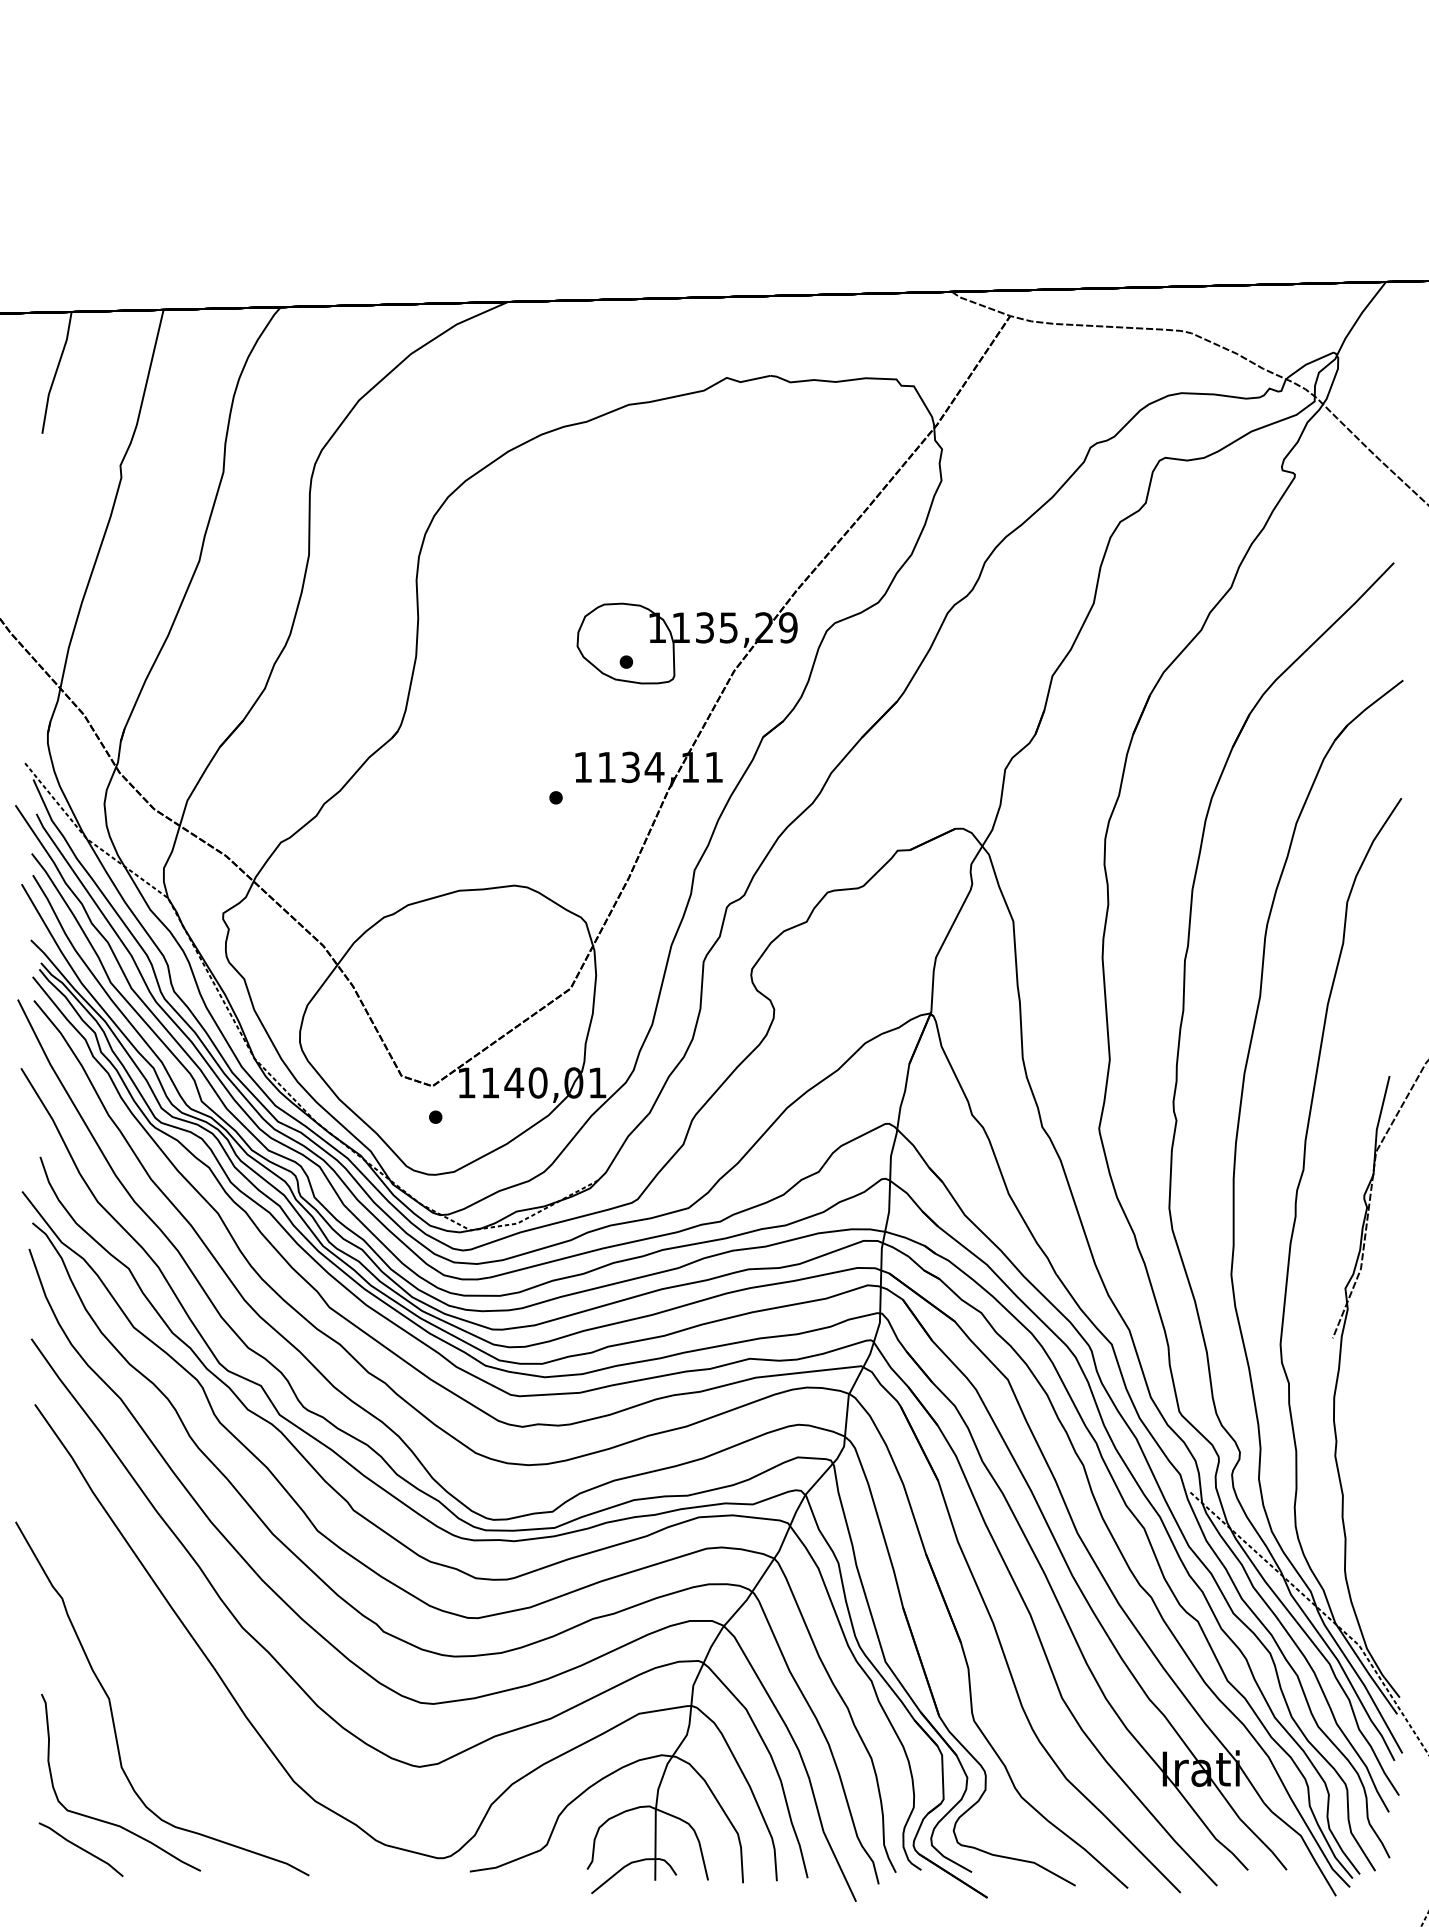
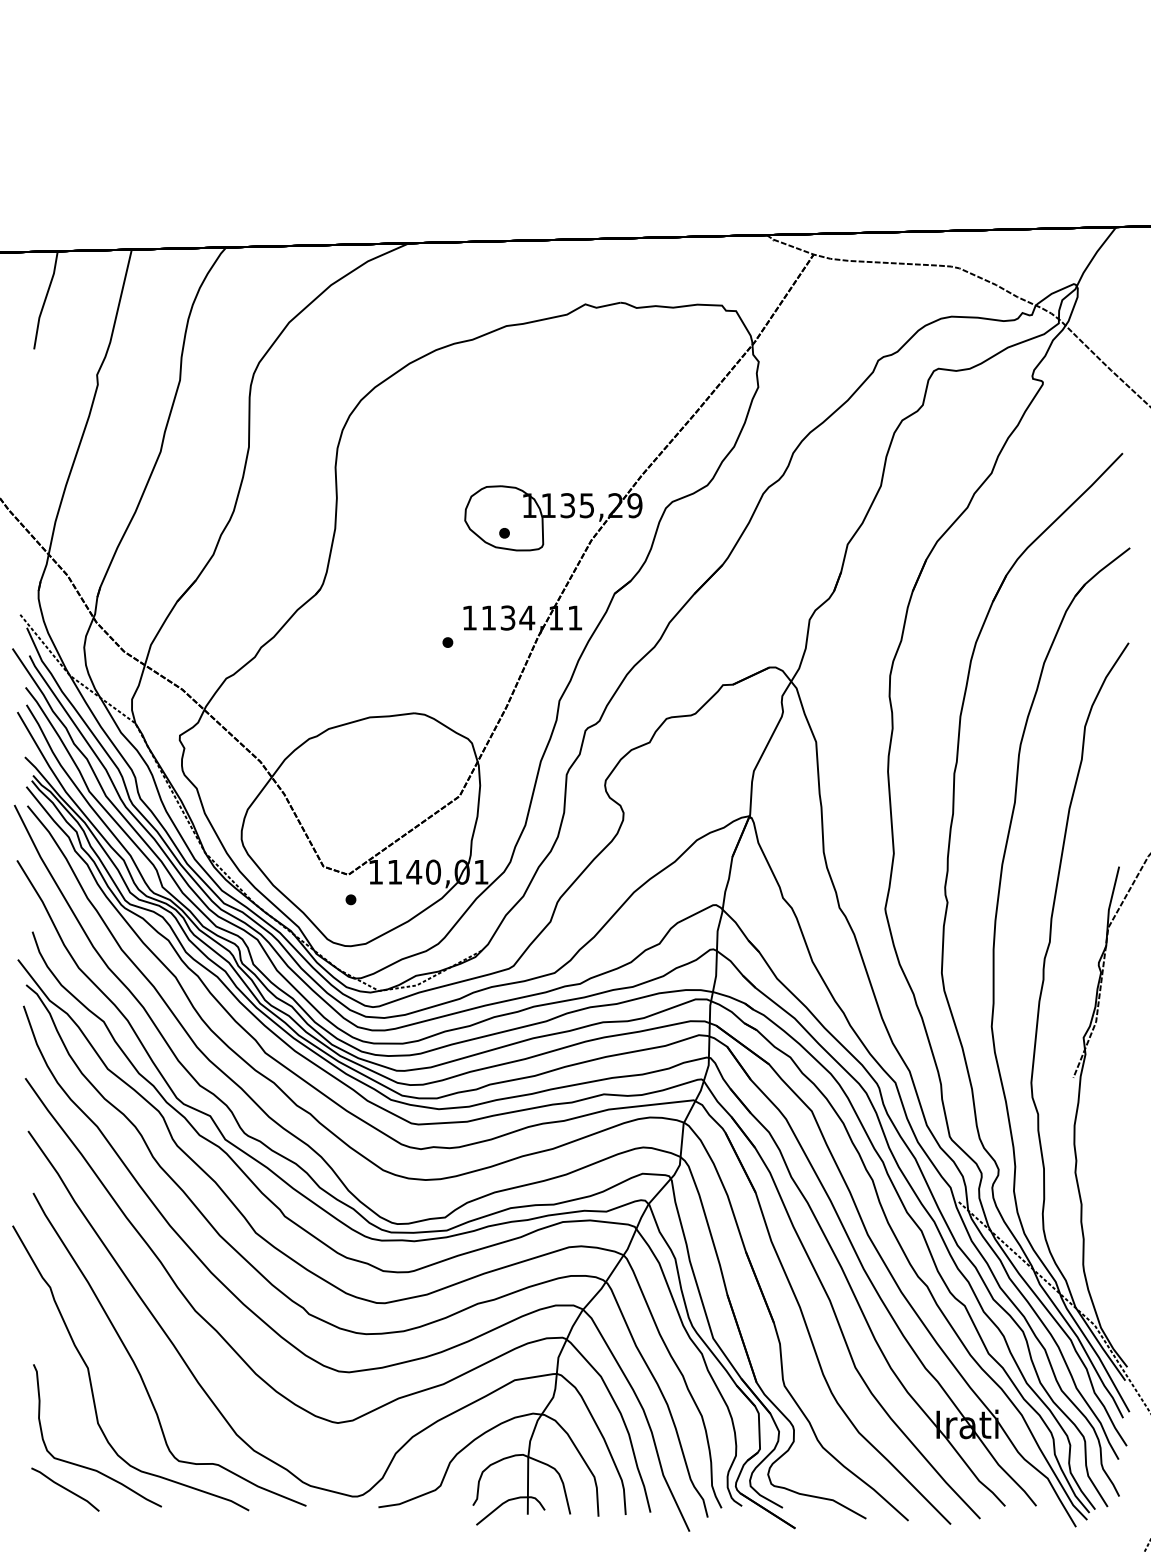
curve: (169, 1695) -> (136, 1365), added

